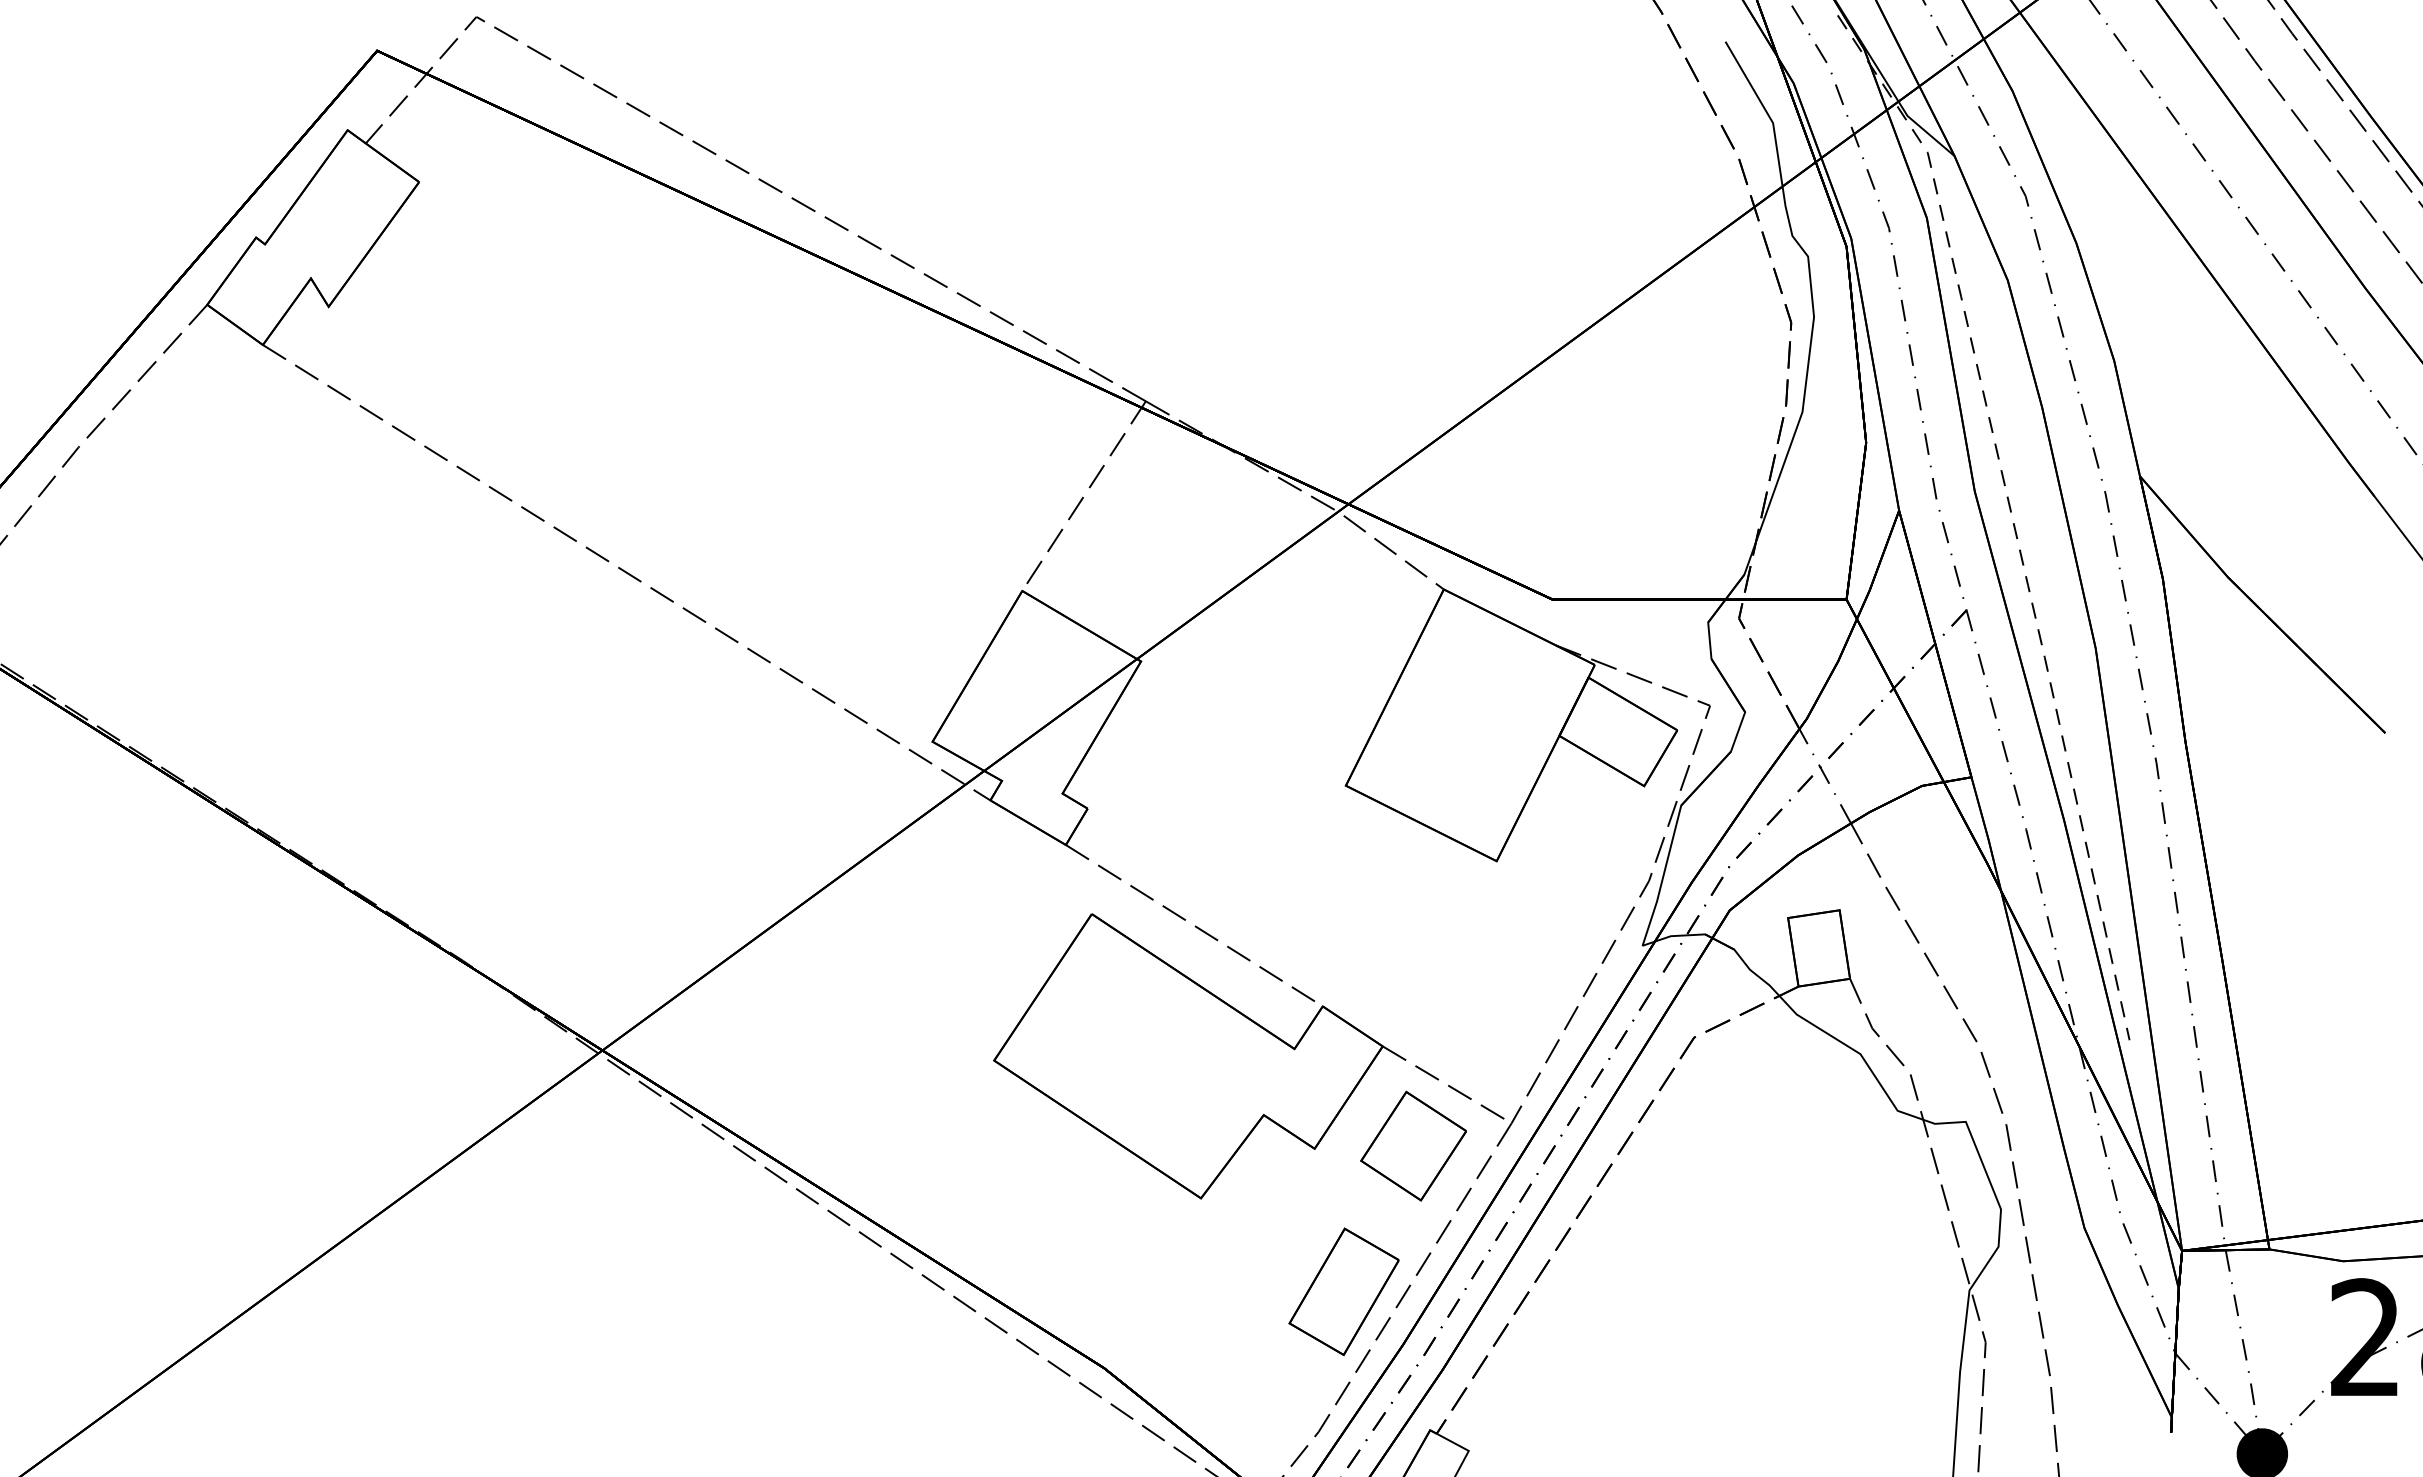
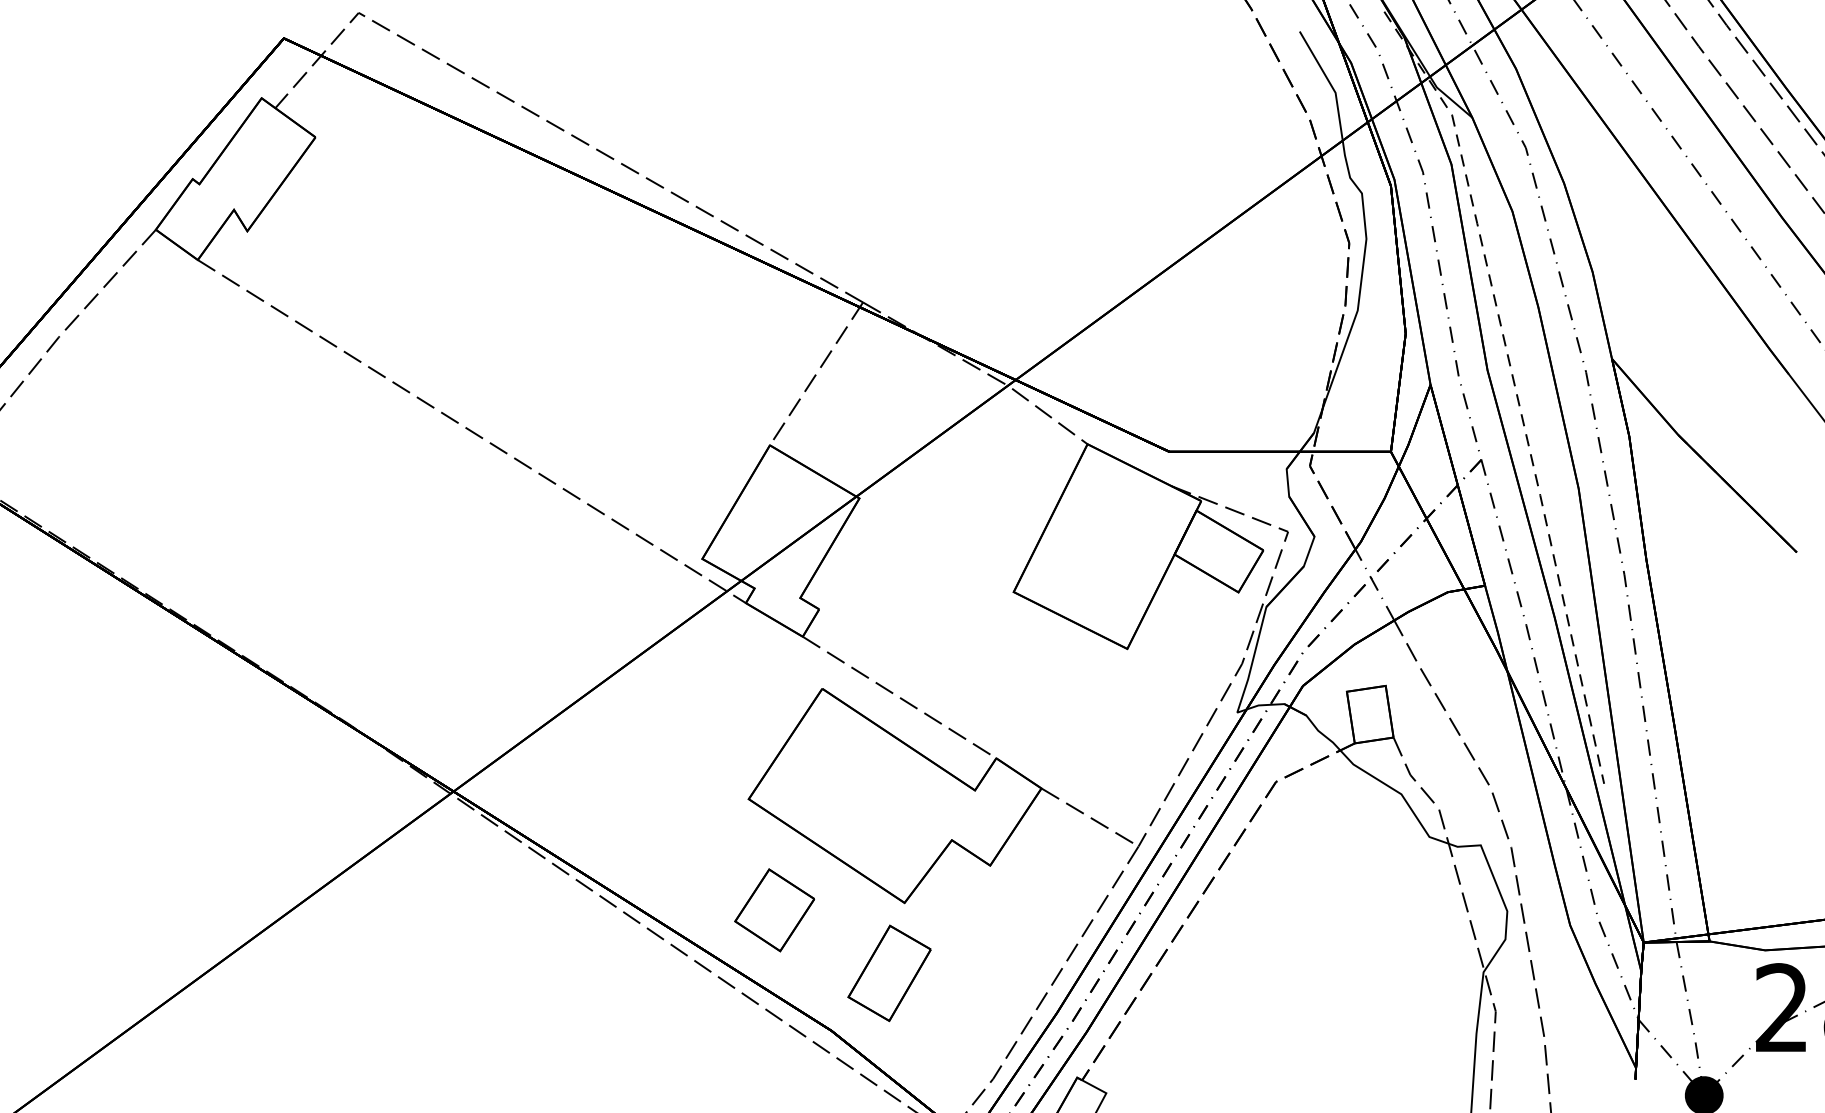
part: (1413, 1145) -> (774, 909), moved
part: (1343, 1291) -> (889, 973), moved

